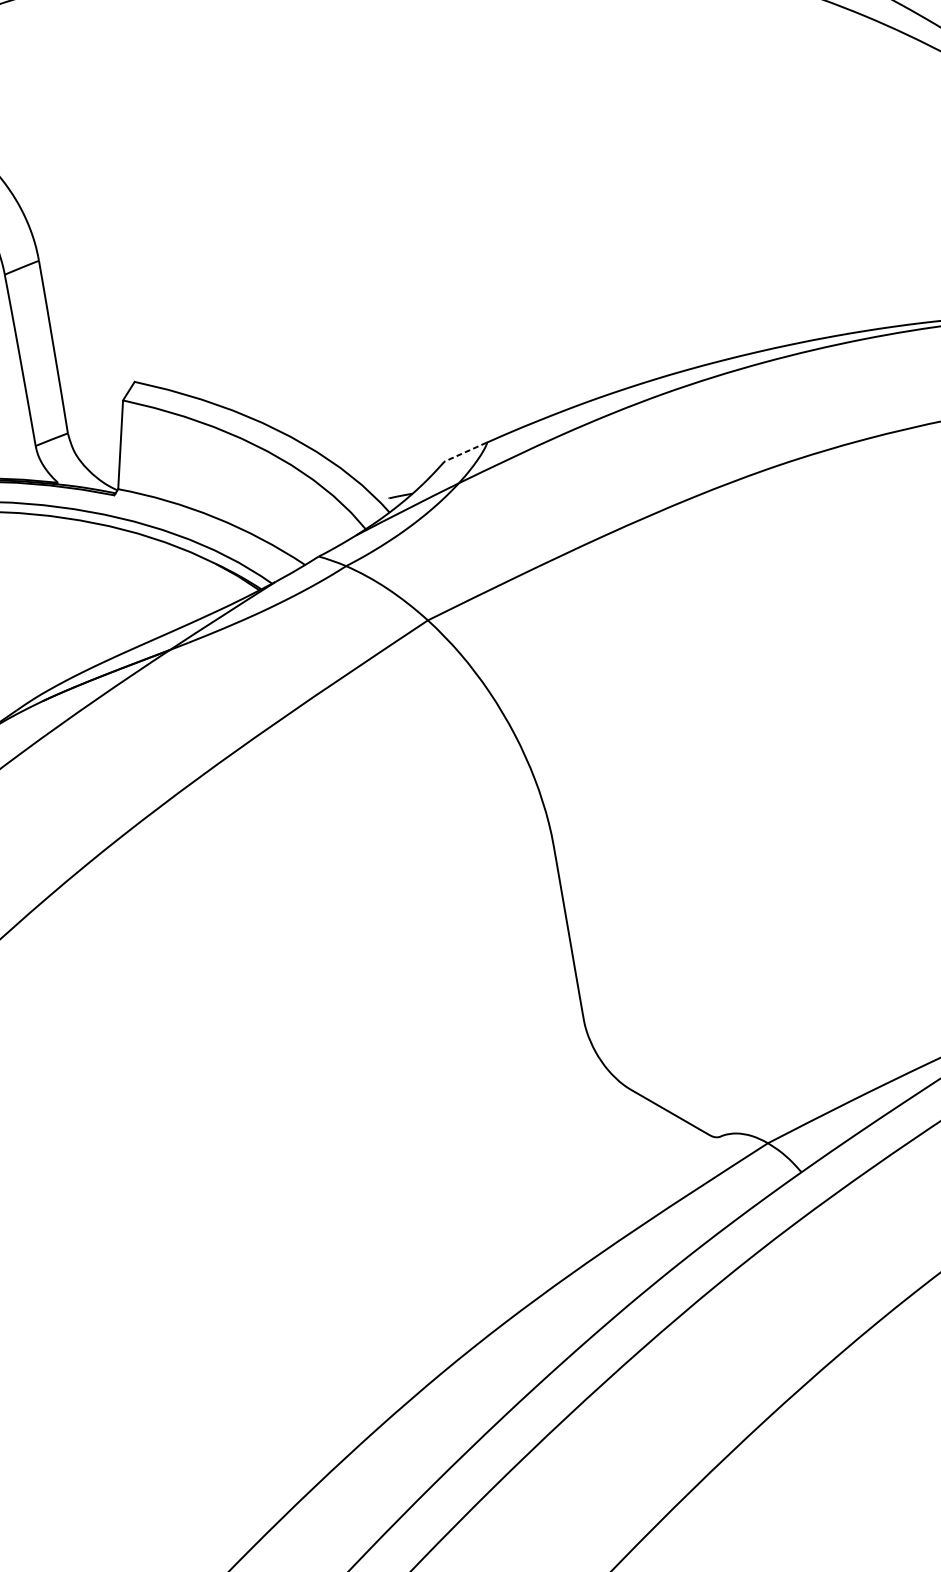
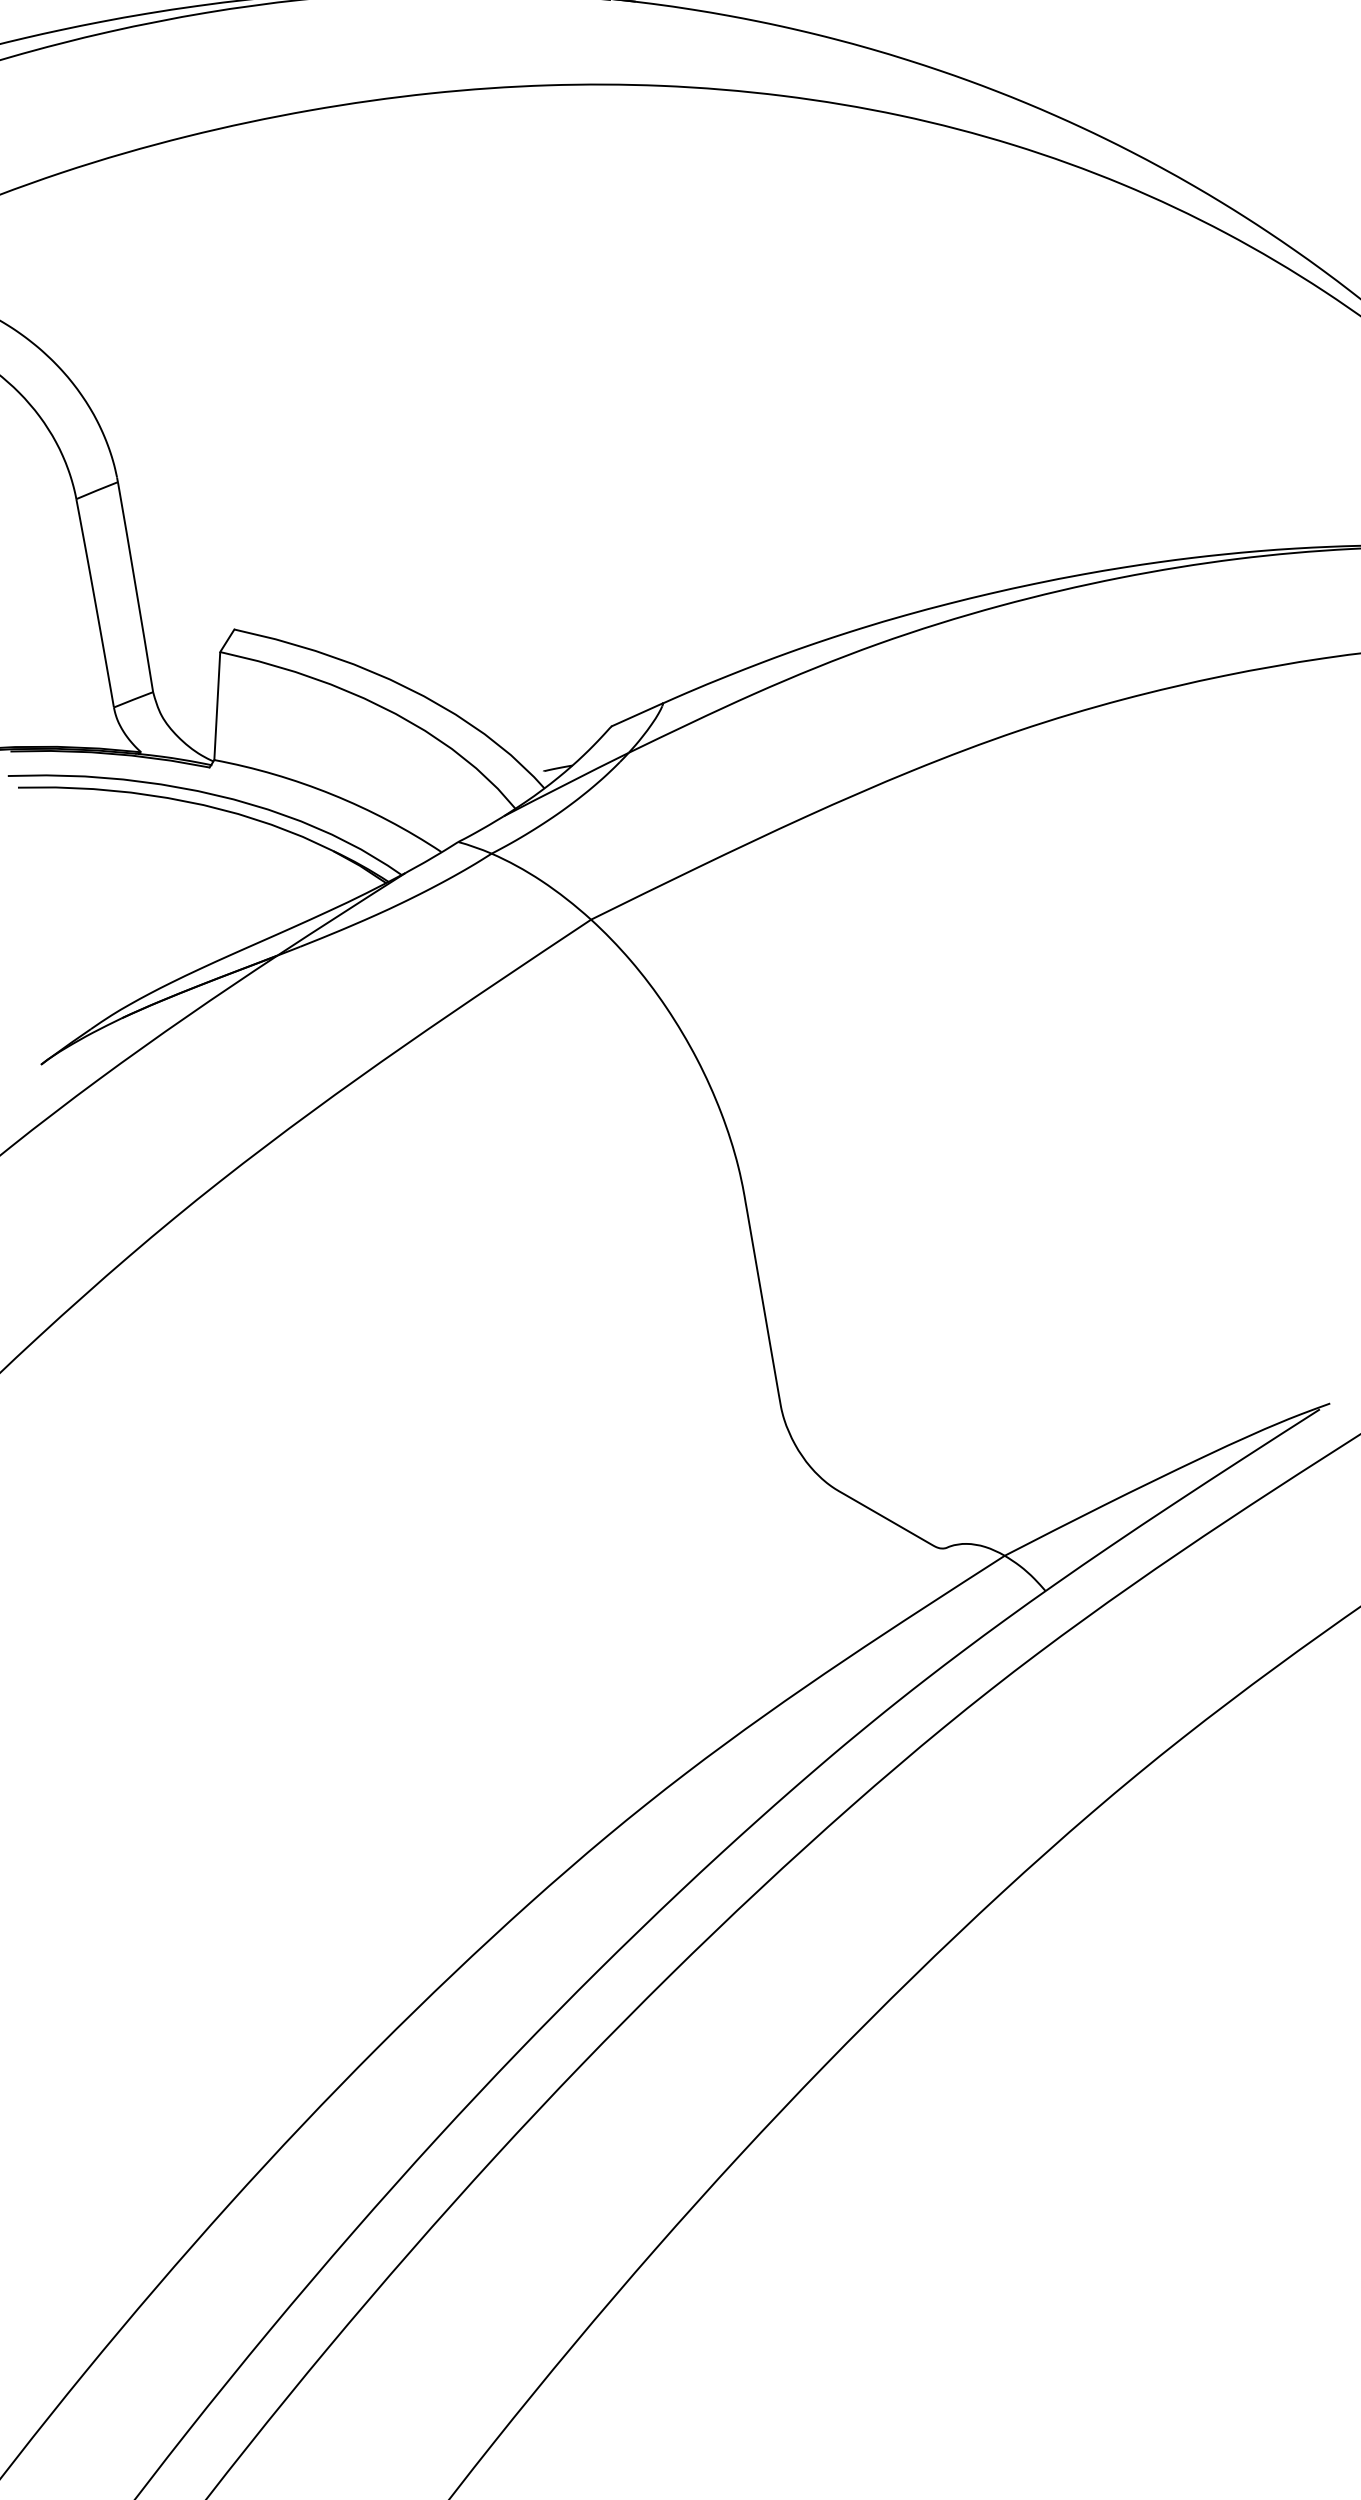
line: (466, 451) -> (637, 714), dashed -> solid

